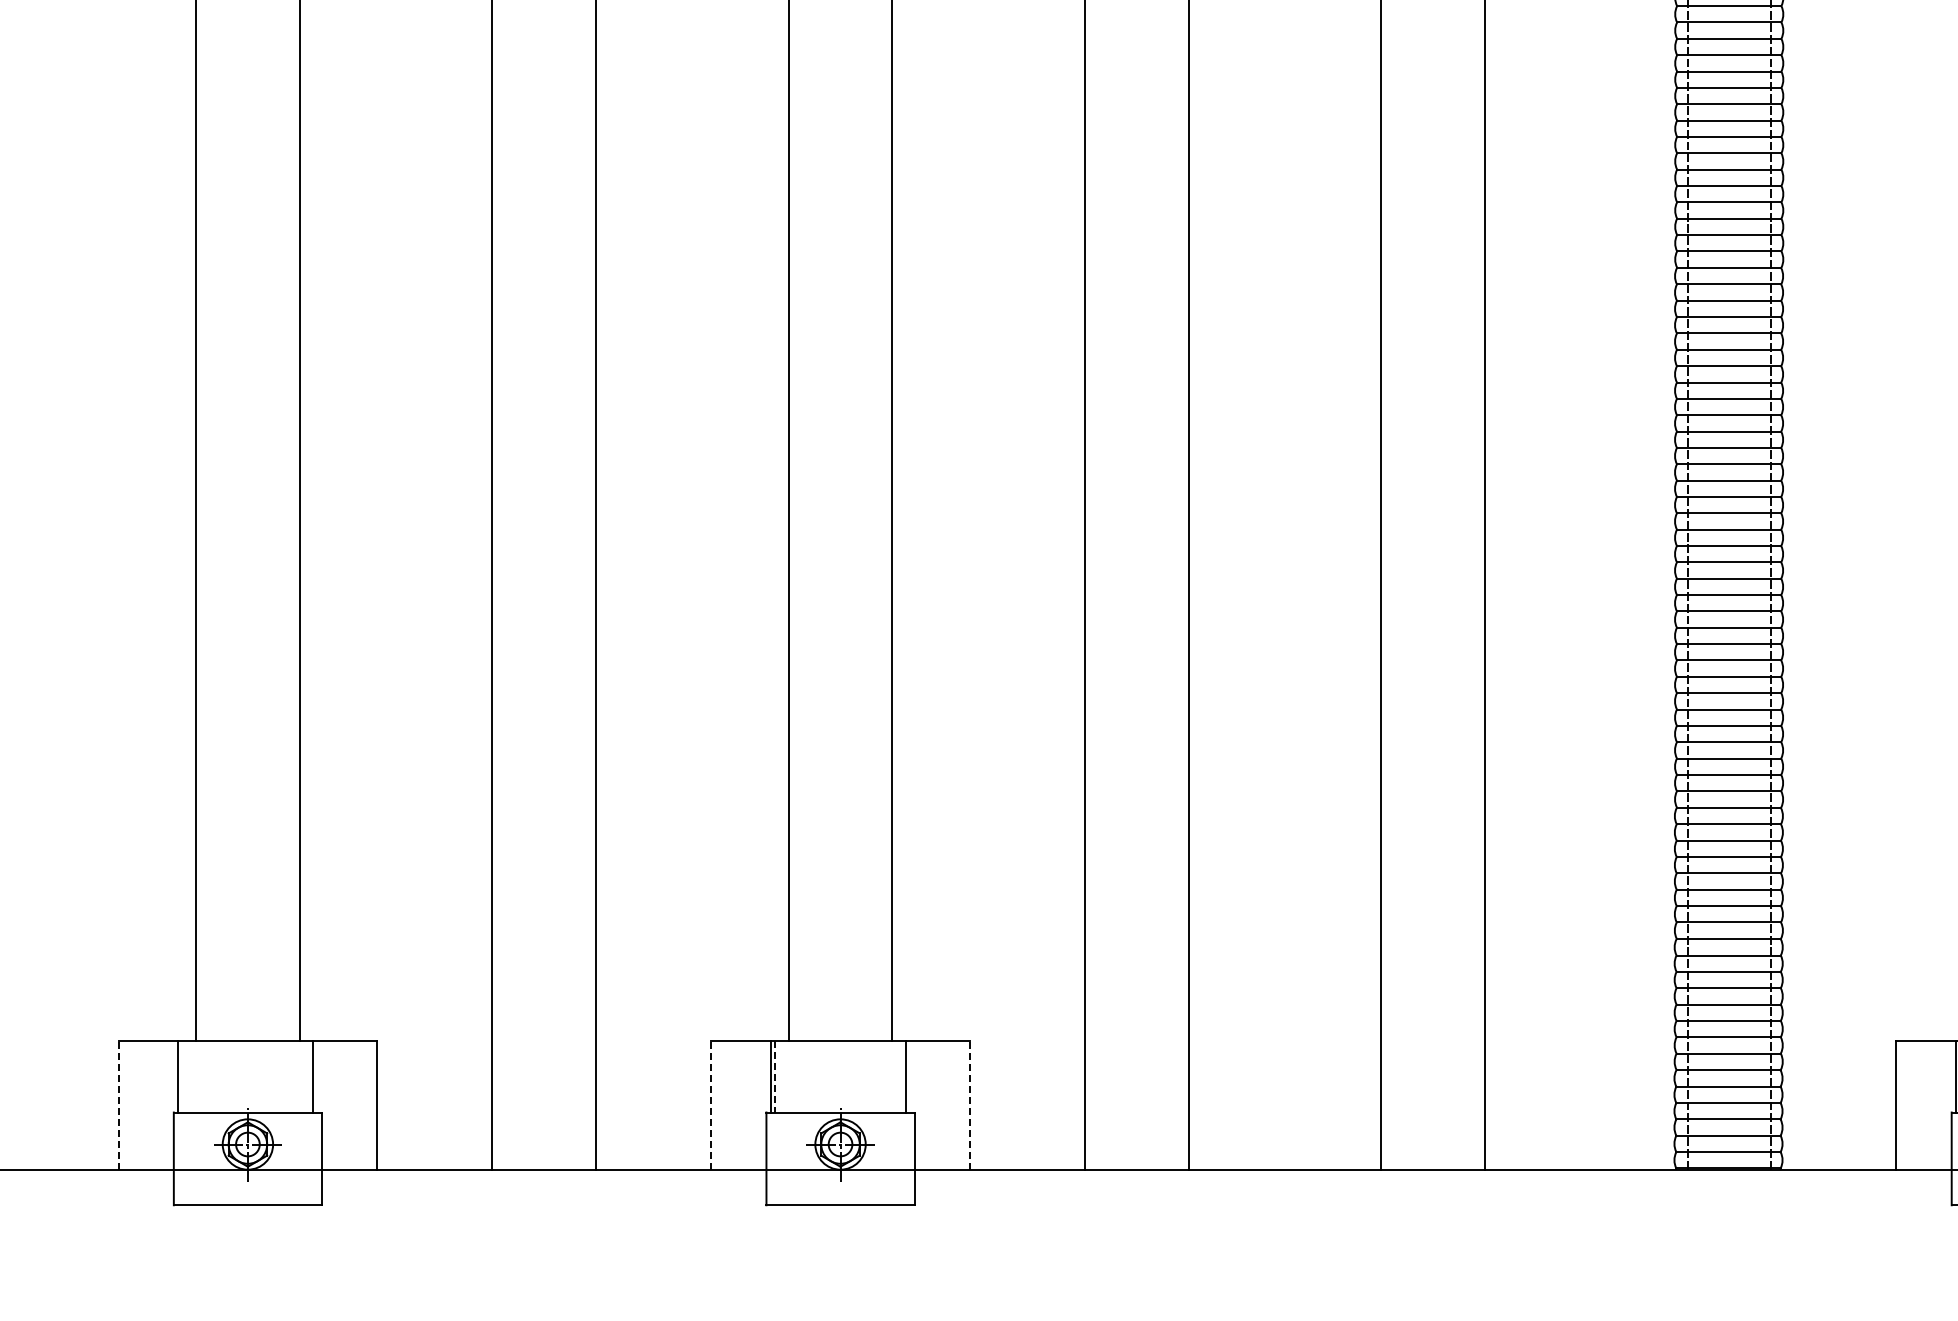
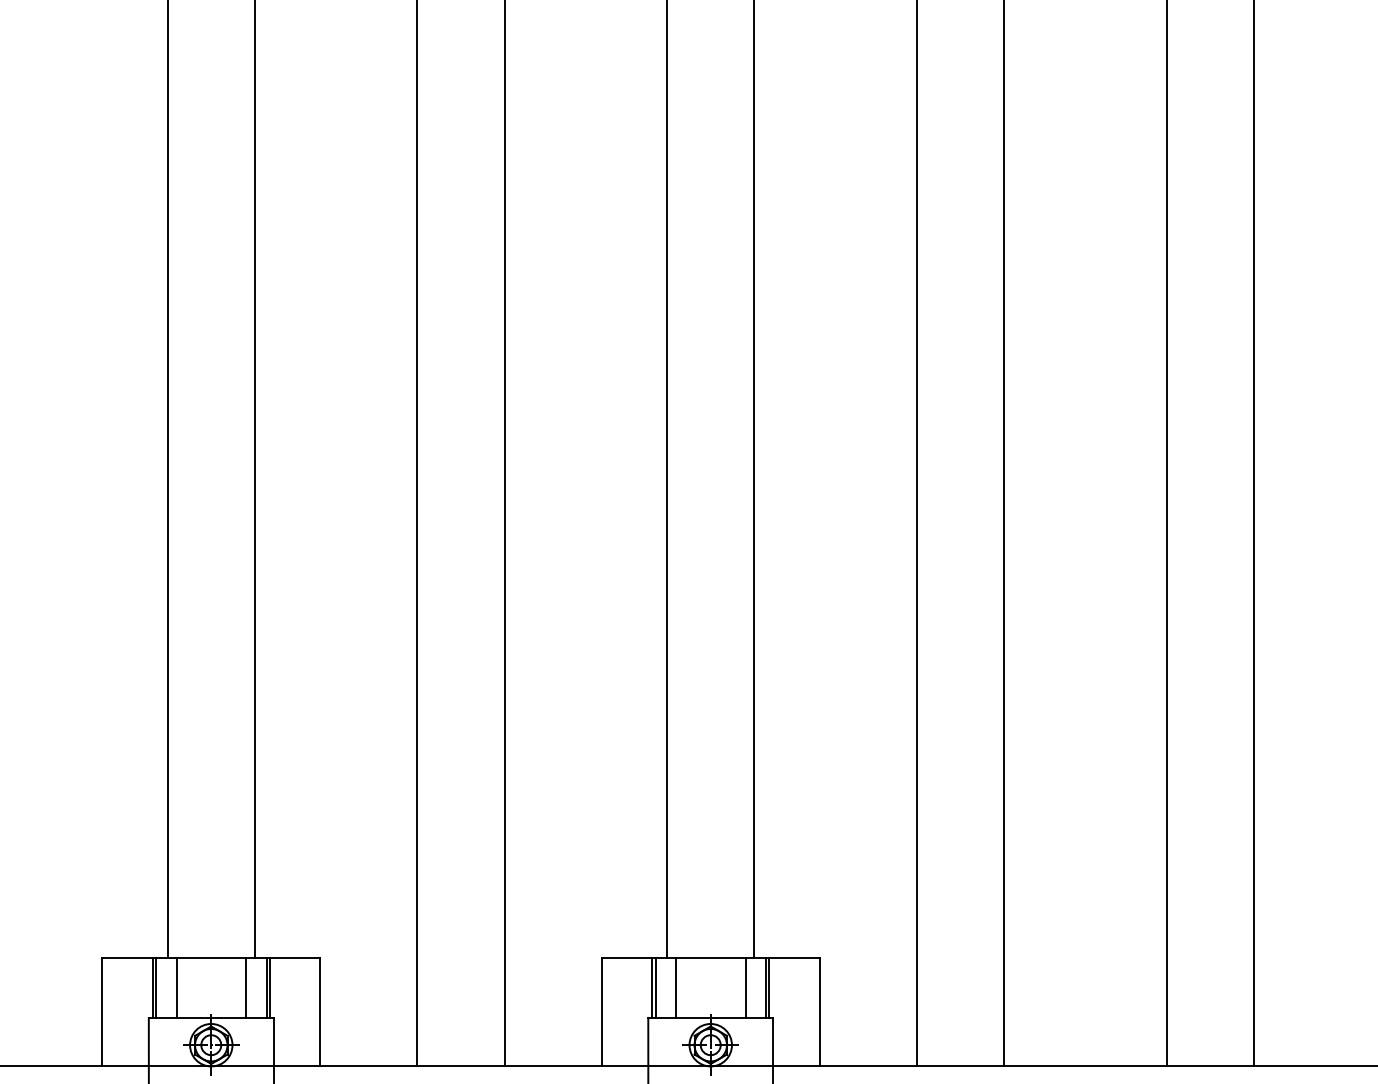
line: (182, 1076) -> (156, 987), added
line: (206, 1076) -> (176, 987), added
line: (289, 1076) -> (246, 987), added
line: (317, 1076) -> (269, 987), added
line: (775, 1076) -> (655, 987), dashed -> solid
line: (799, 1076) -> (676, 987), added
line: (881, 1076) -> (745, 987), added
line: (910, 1076) -> (769, 987), added
line: (118, 1104) -> (102, 1011), dashed -> solid
line: (711, 1104) -> (601, 1011), dashed -> solid
line: (969, 1104) -> (819, 1011), dashed -> solid

